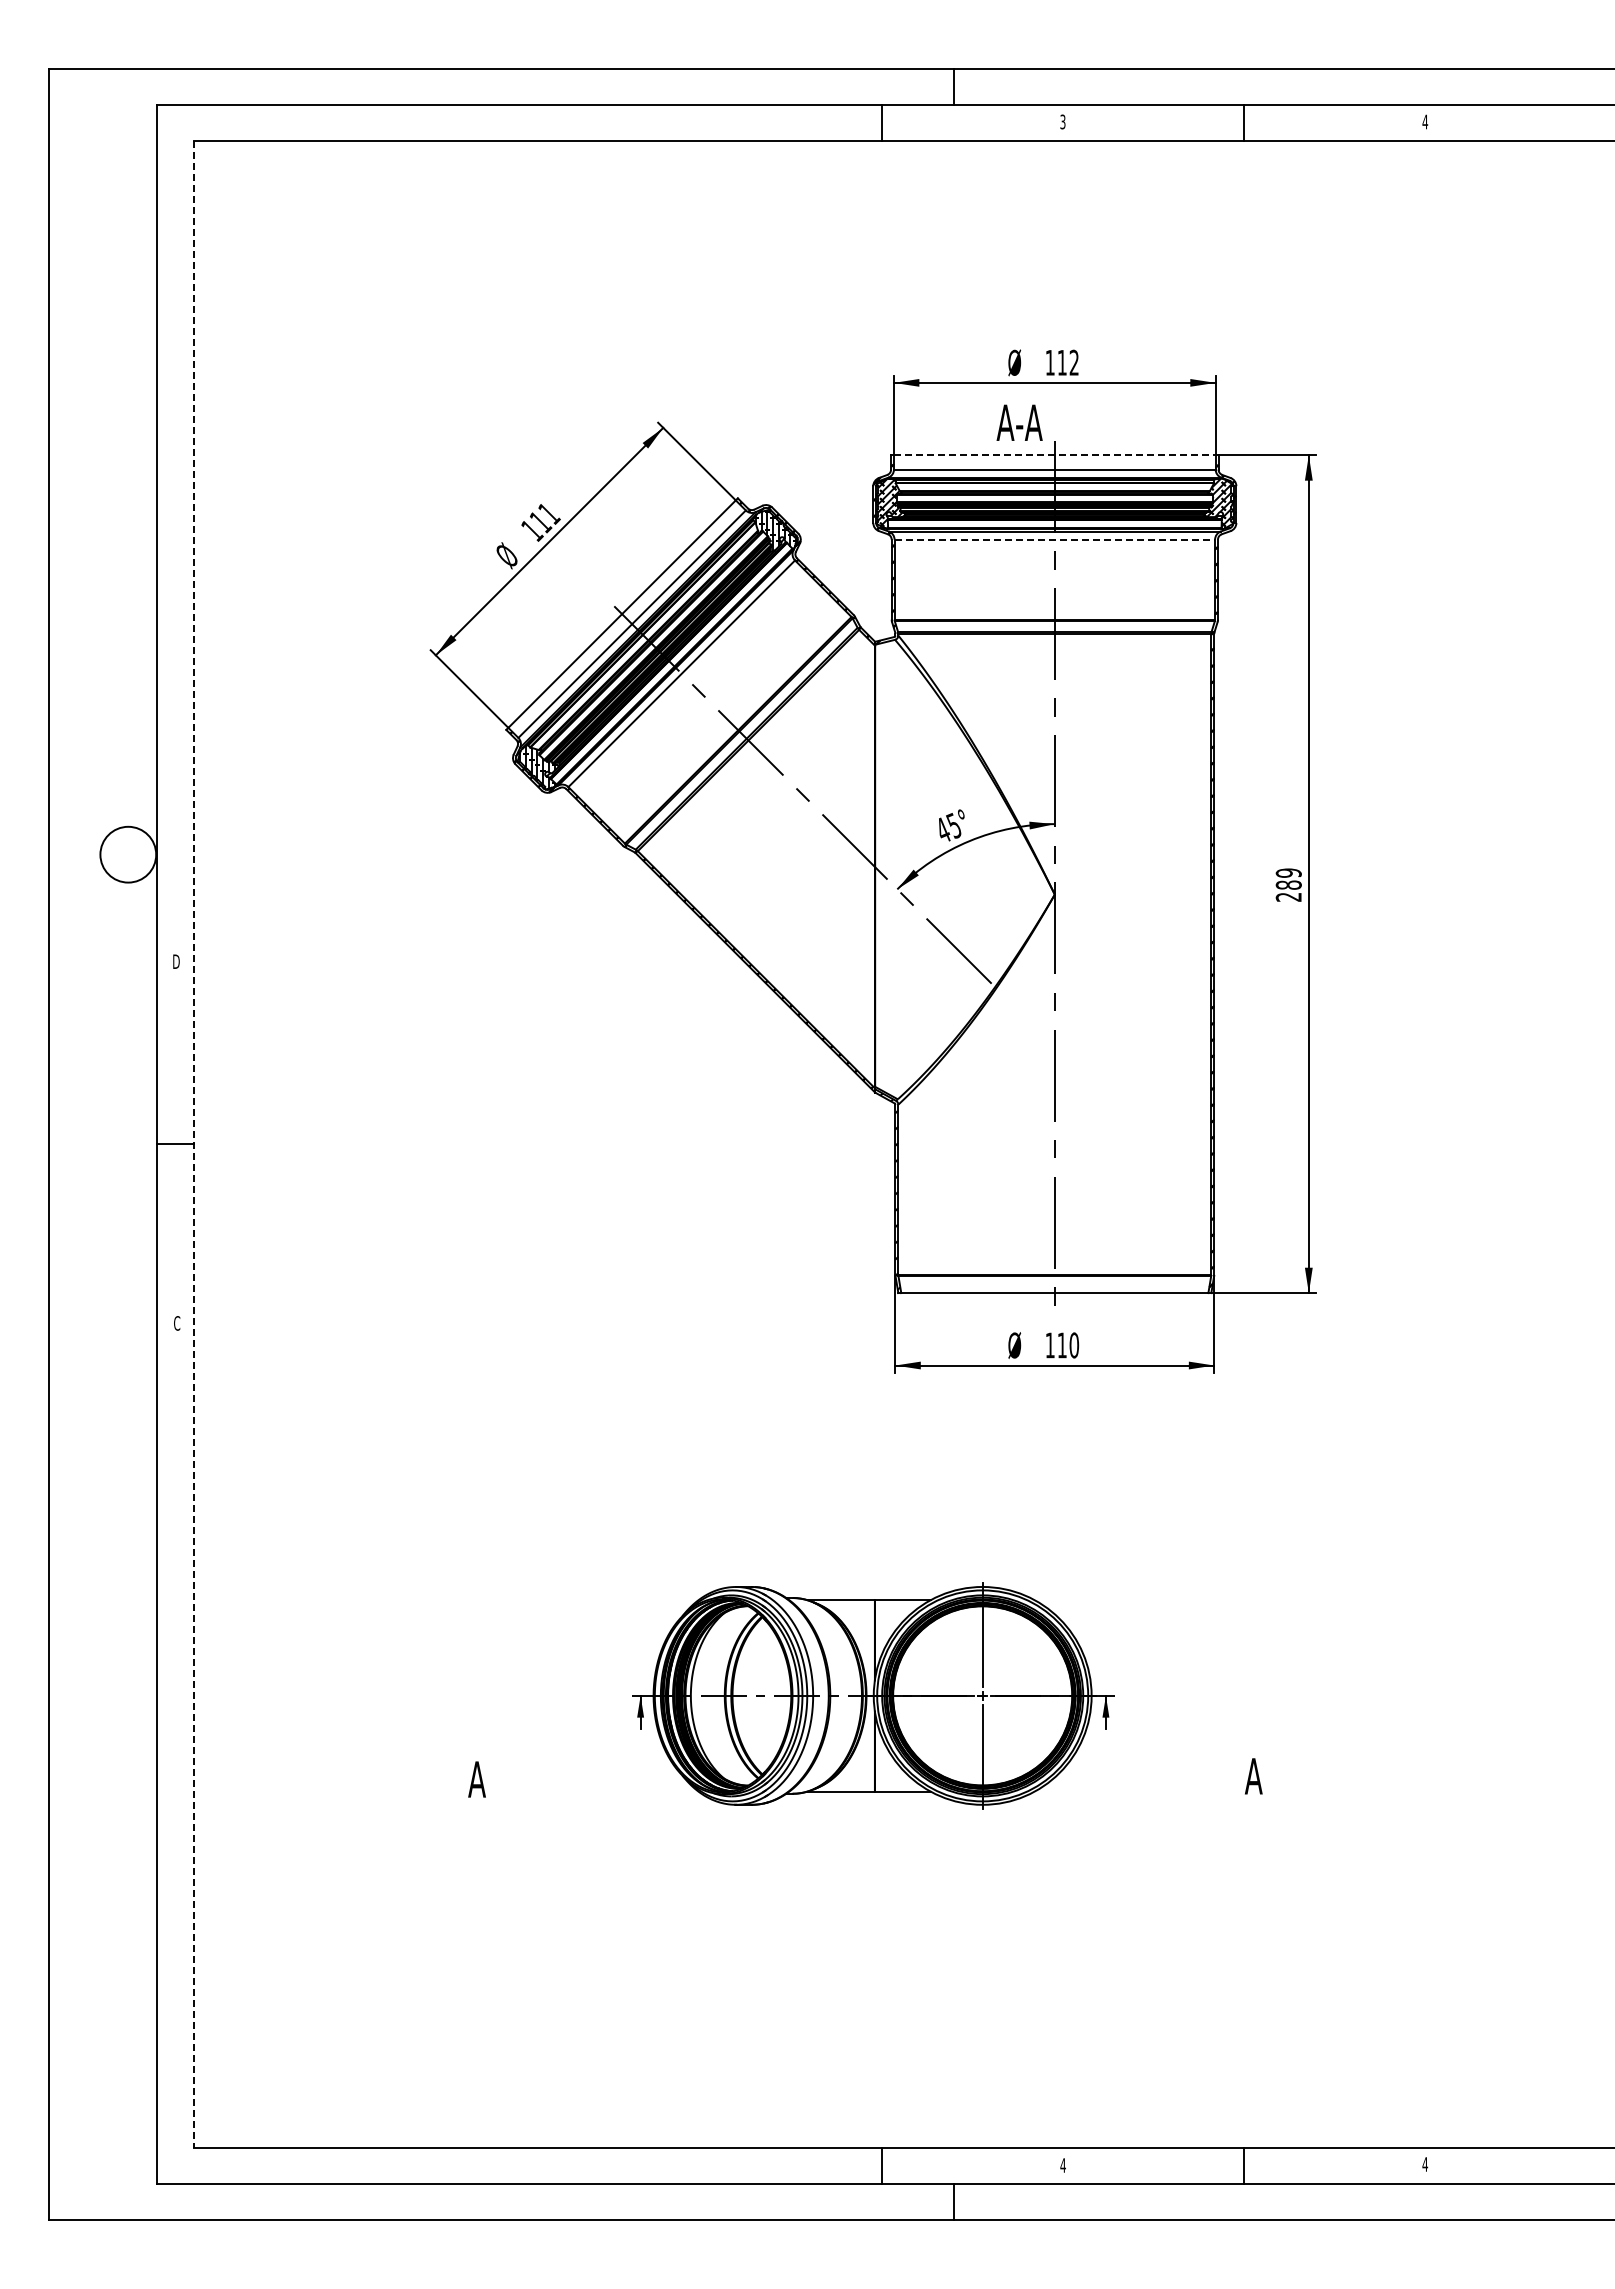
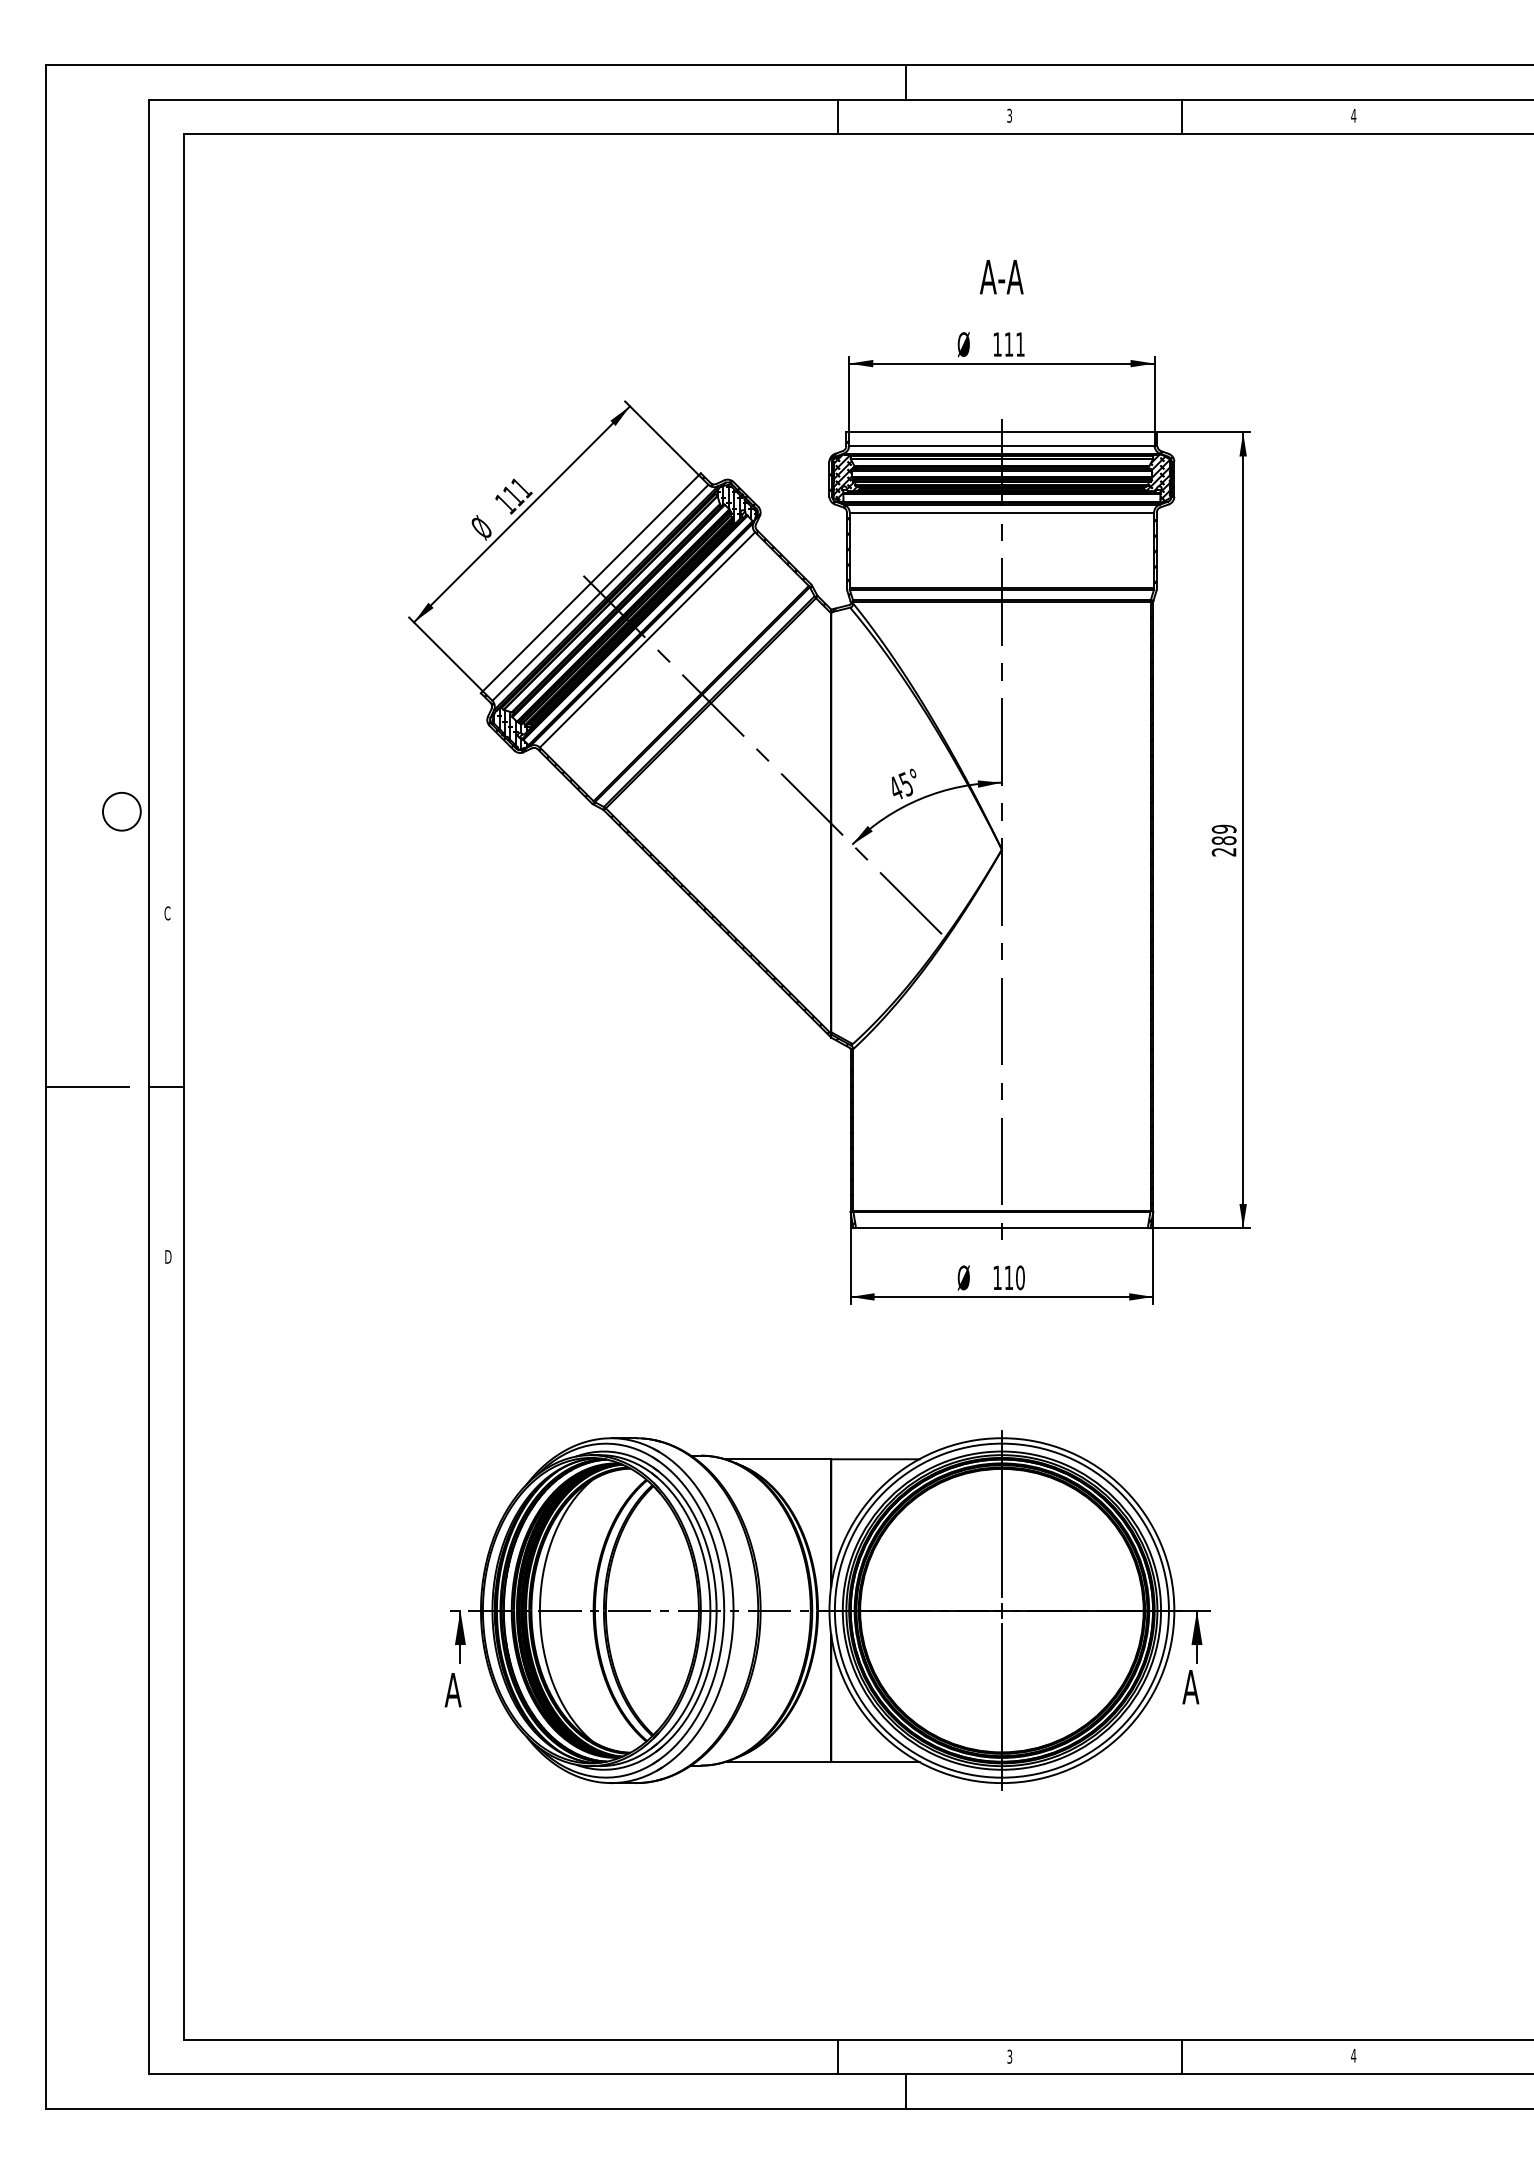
text: (1073, 362) -> (1019, 344), 112 -> 111
text: (1019, 422) -> (1001, 276), moved
line: (1054, 455) -> (1001, 432), dashed -> solid
line: (1055, 539) -> (1002, 512), dashed -> solid
circle: (128, 854) -> (122, 811), size x0.71
text: (176, 961) -> (167, 913), D -> C
line: (91, 1144) -> (86, 1087), added
line: (193, 1144) -> (183, 1087), dashed -> solid
text: (177, 1323) -> (168, 1257), C -> D
part: (874, 1695) -> (830, 1610), size x1.67
text: (1062, 2165) -> (1009, 2056), 4 -> 3

